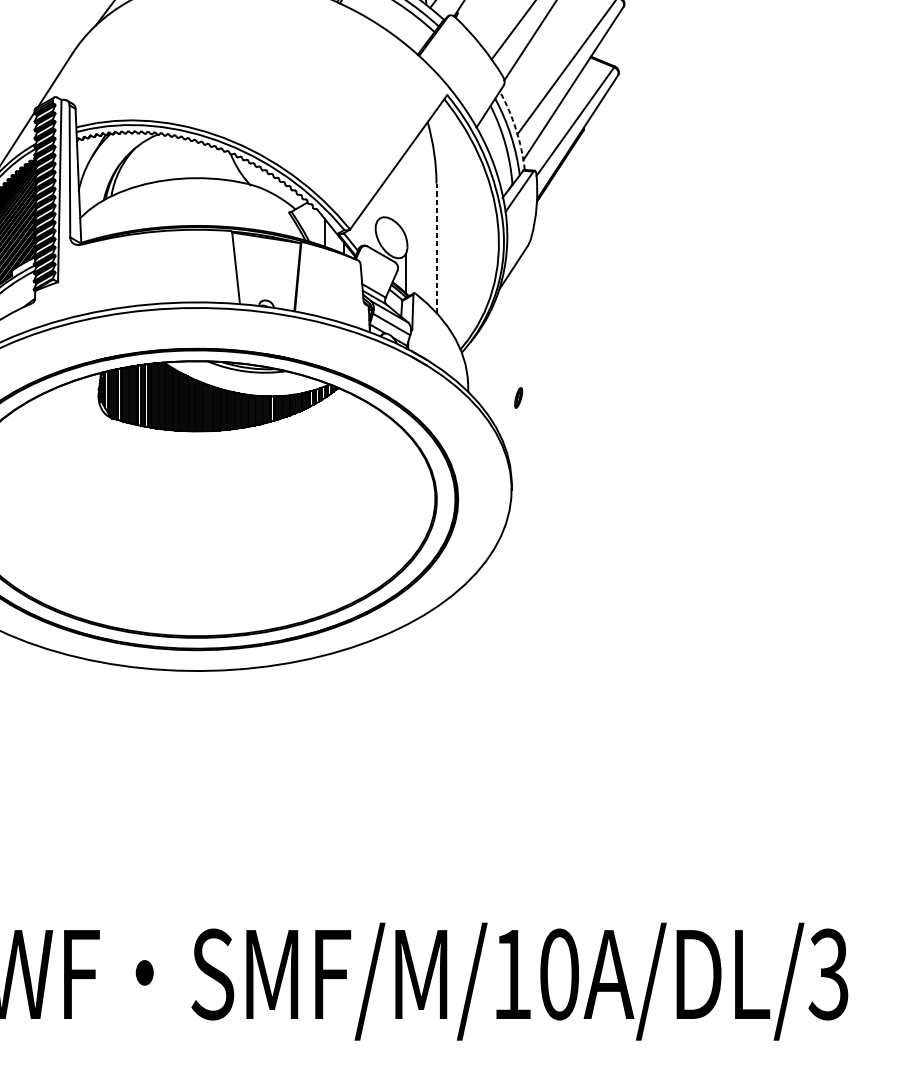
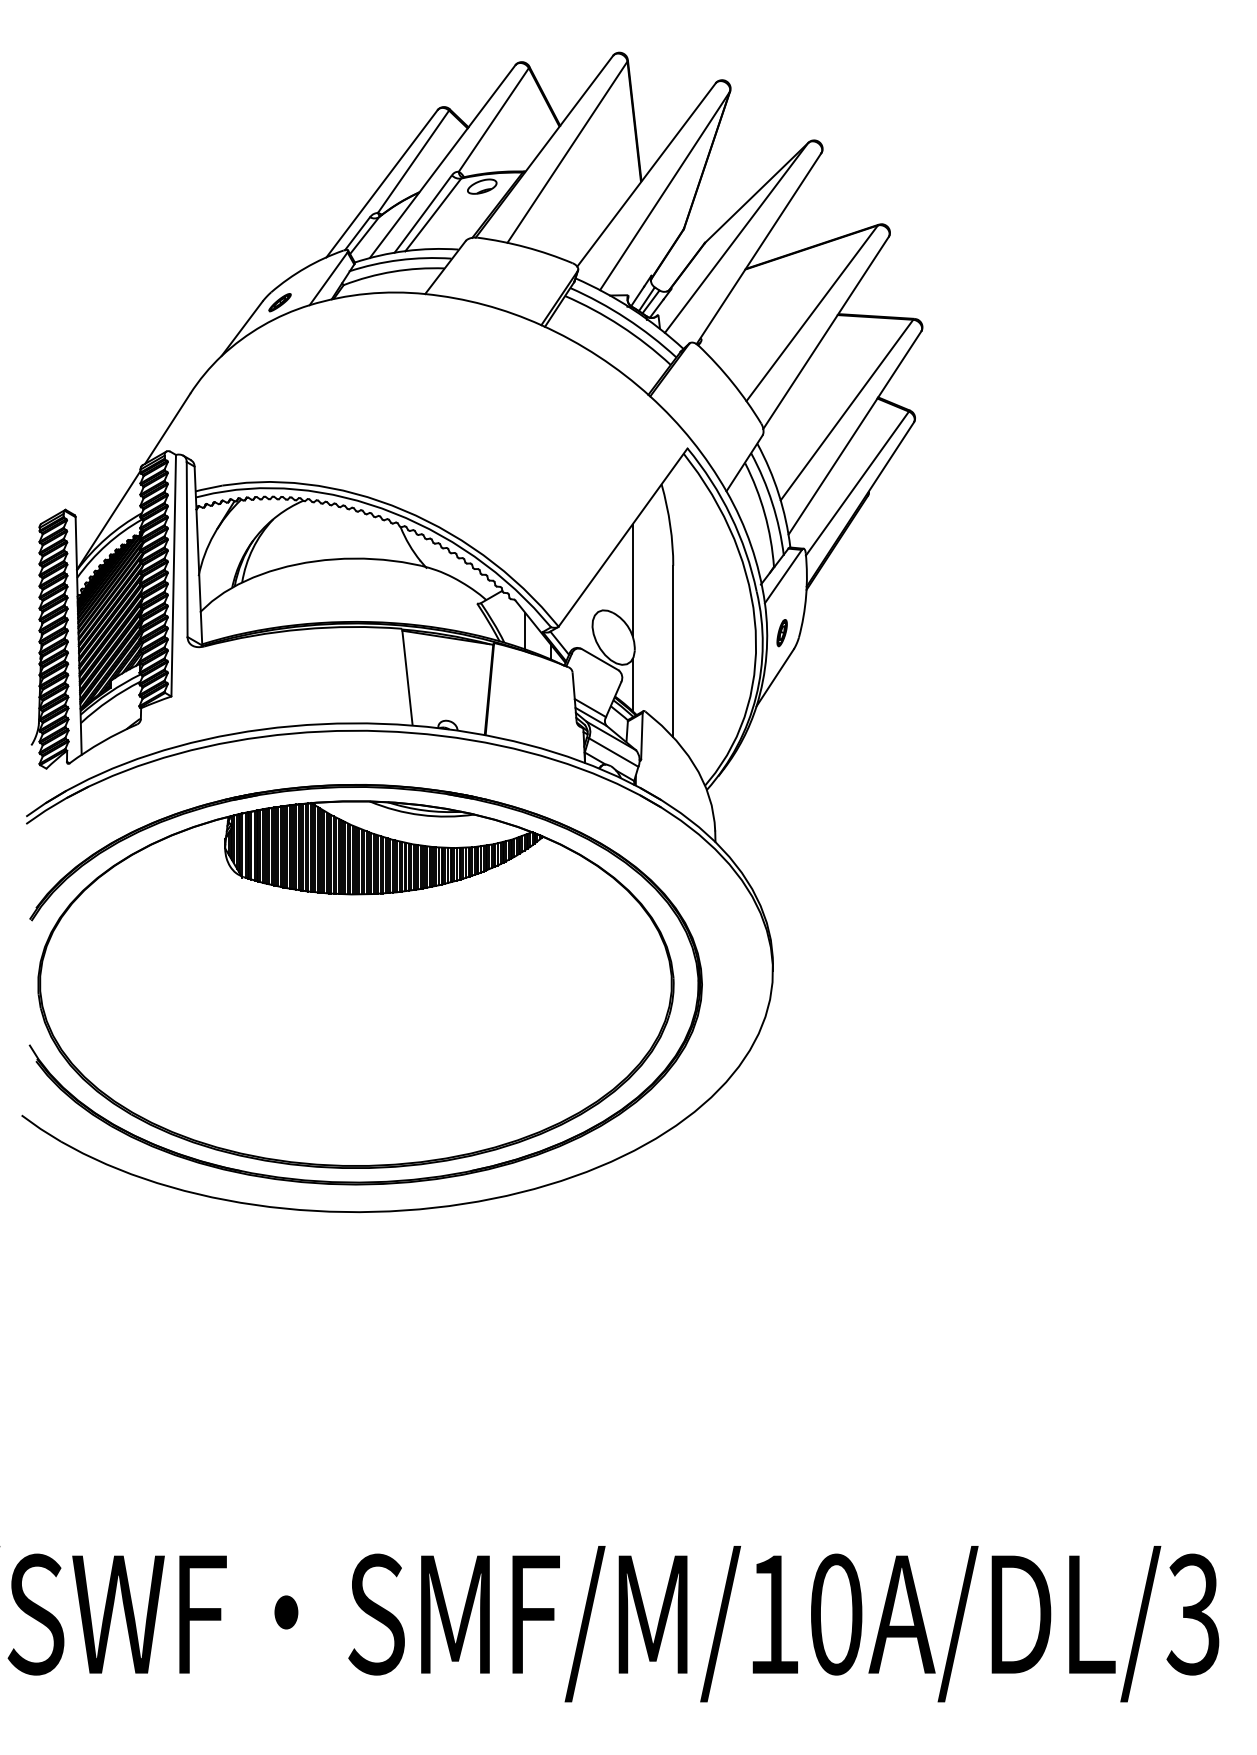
arc: (515, 129) -> (778, 494), dashed -> solid
line: (405, 193) -> (632, 579), added
line: (436, 248) -> (673, 651), dashed -> solid
part: (518, 398) -> (781, 633), moved

